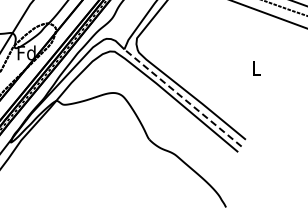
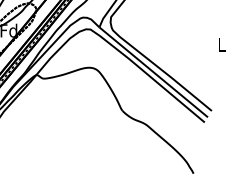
line: (182, 97) -> (153, 71), dashed -> solid

